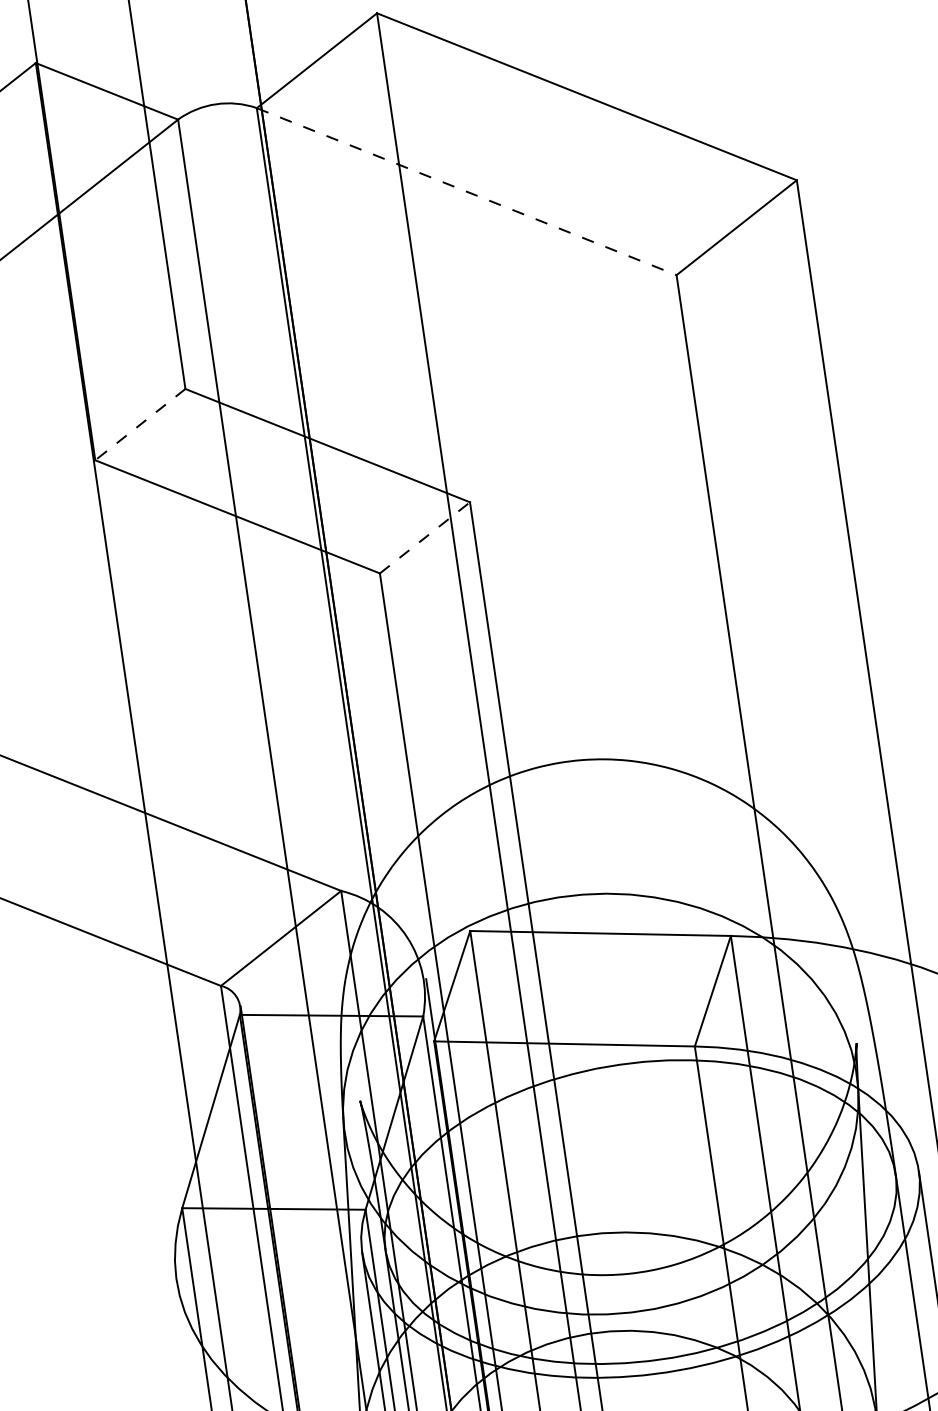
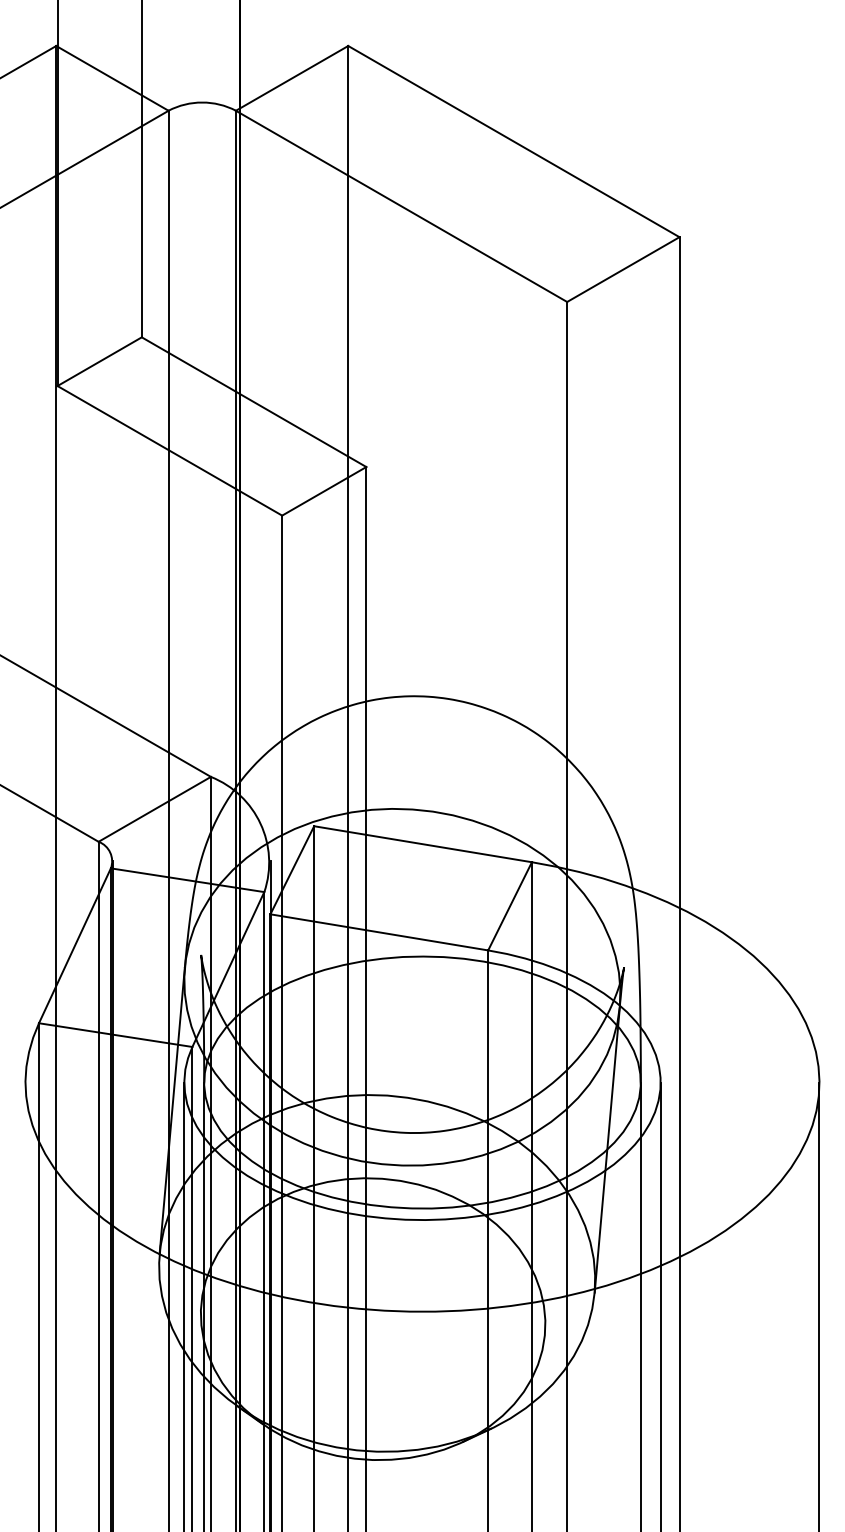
line: (466, 191) -> (401, 206), dashed -> solid
line: (140, 424) -> (99, 361), dashed -> solid
line: (425, 538) -> (324, 491), dashed -> solid

